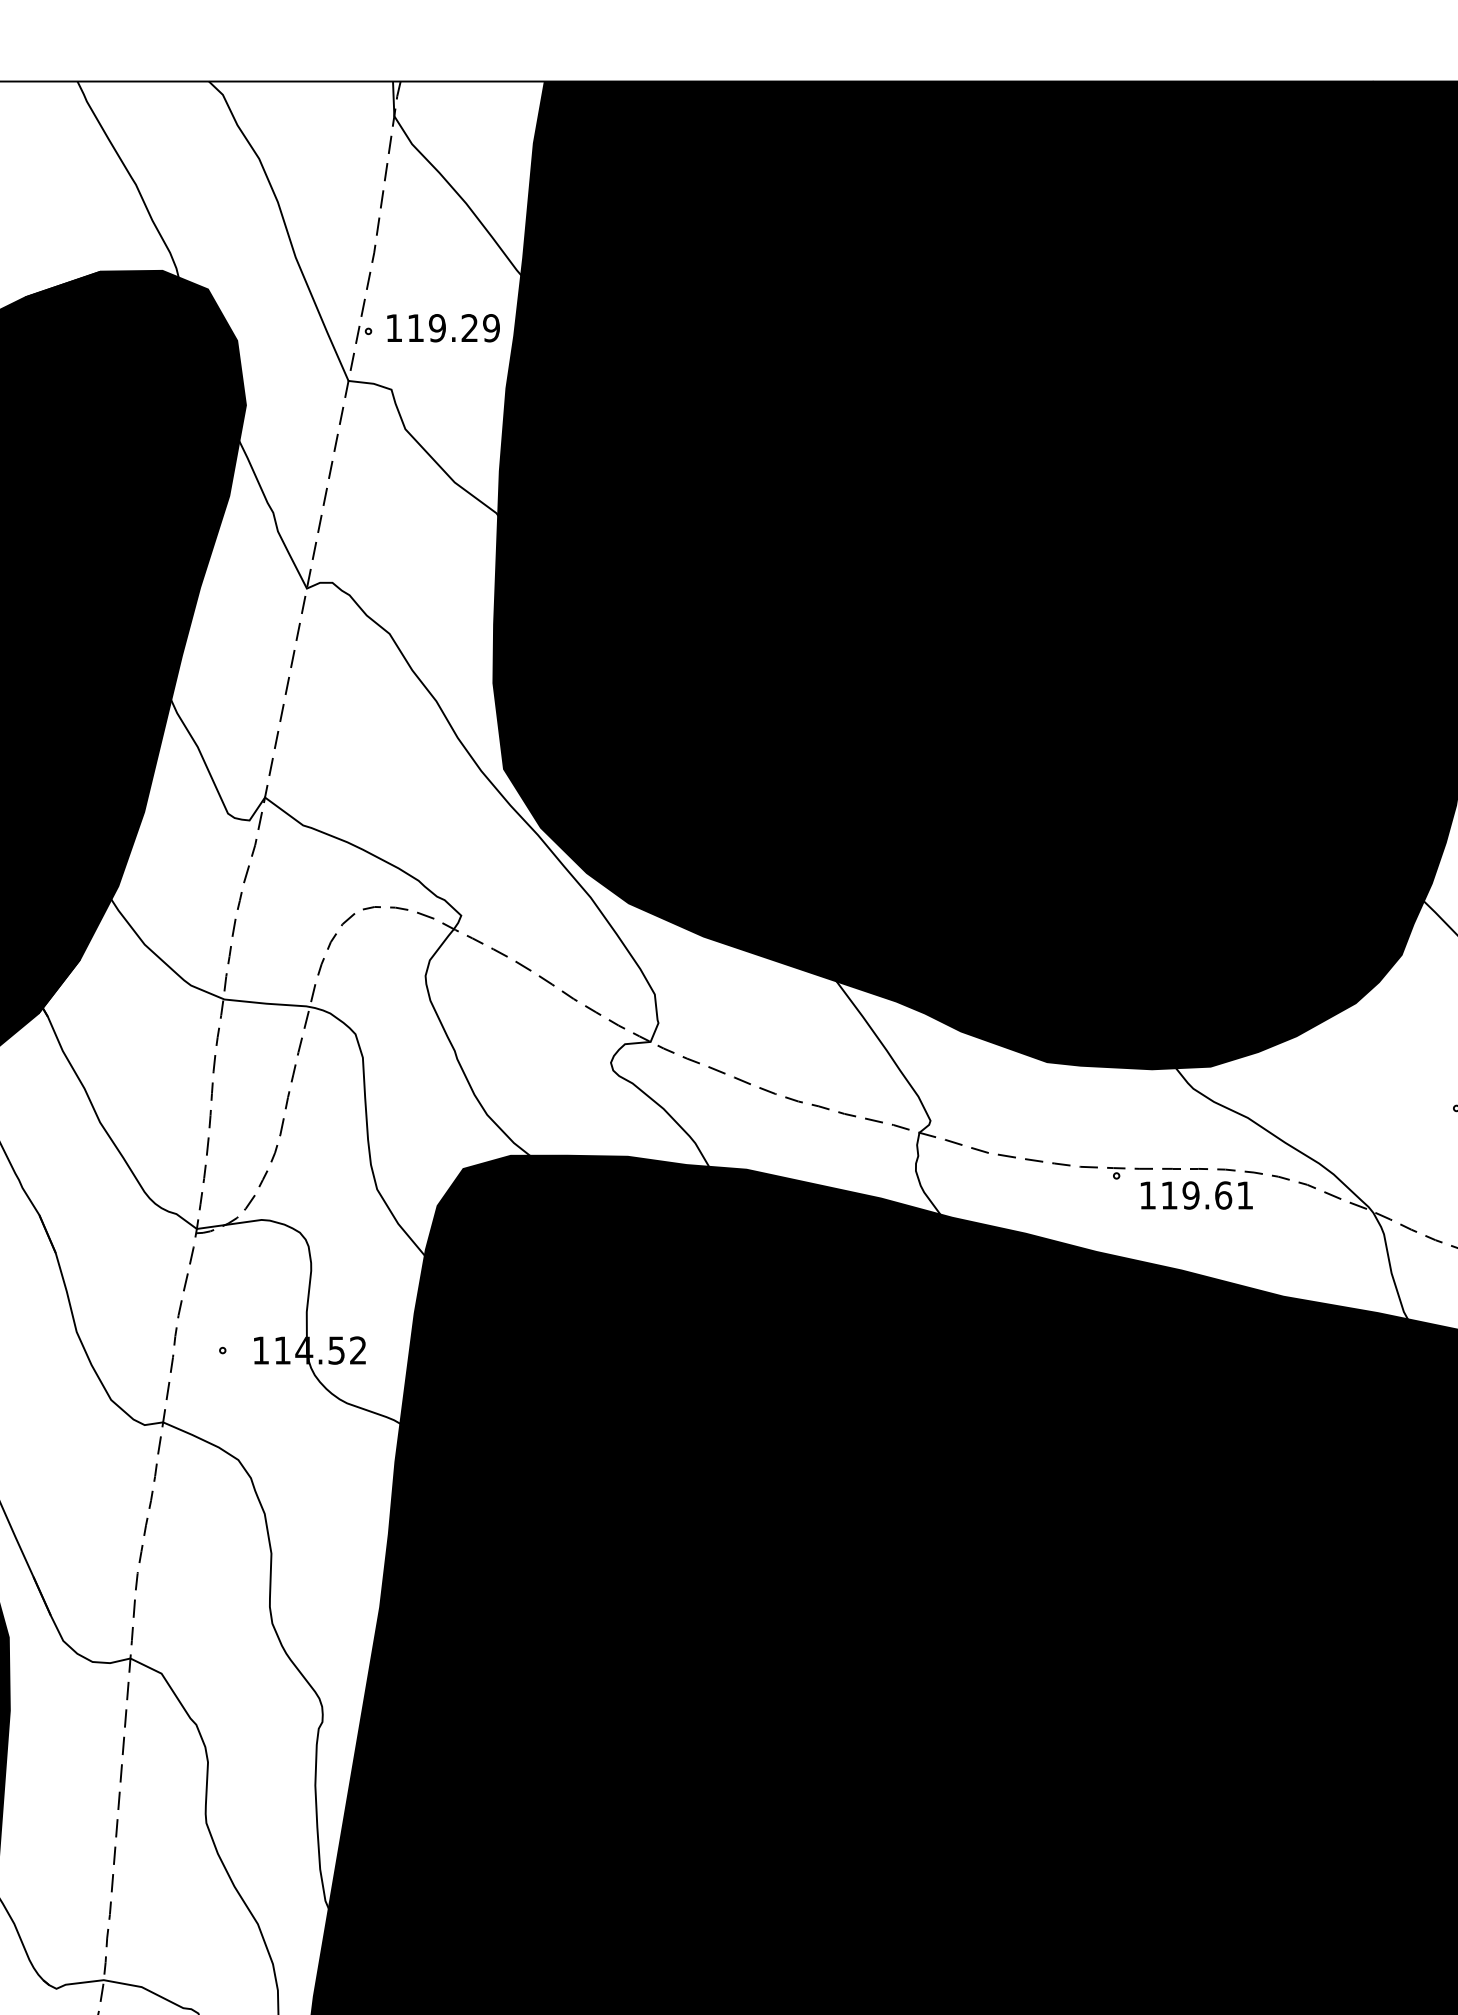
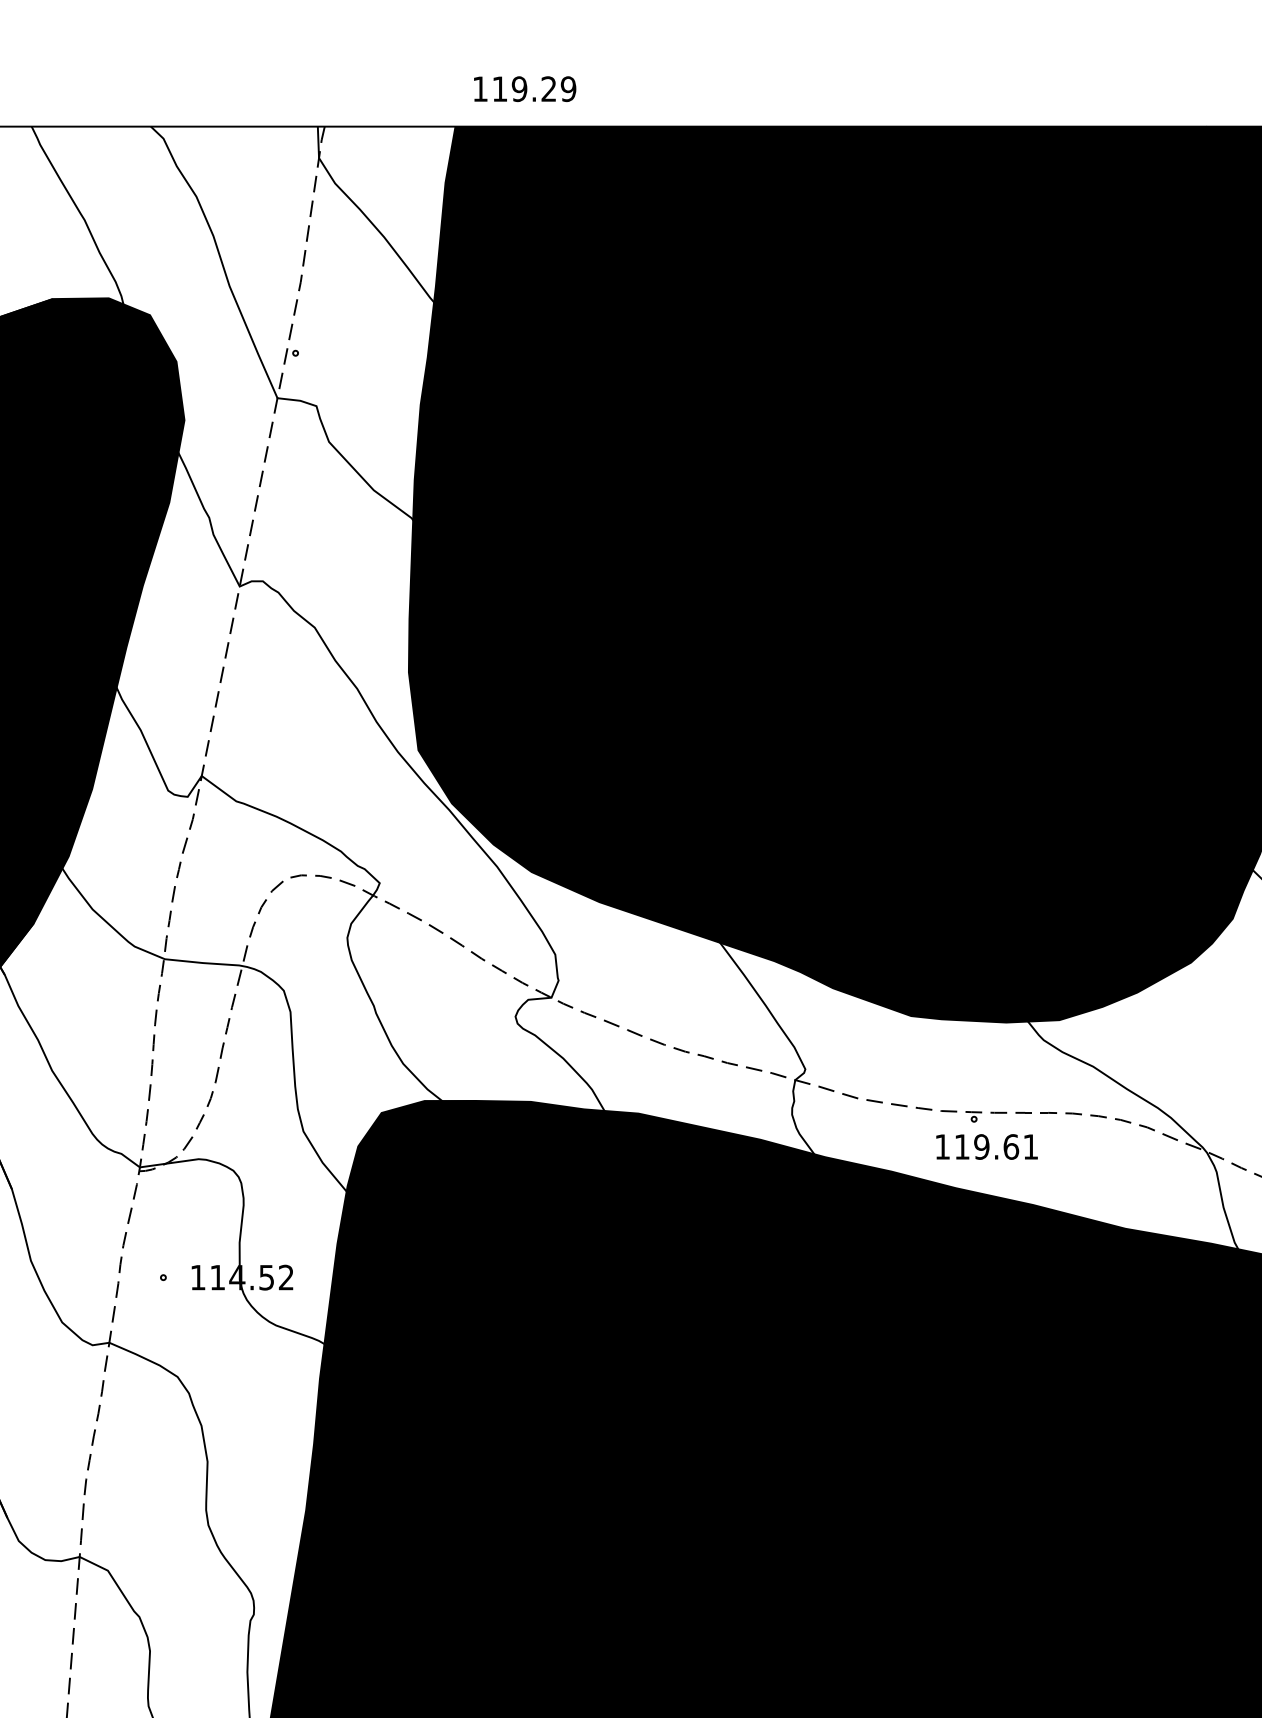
text: (443, 328) -> (525, 89), moved
text: (1196, 1195) -> (986, 1146), moved

